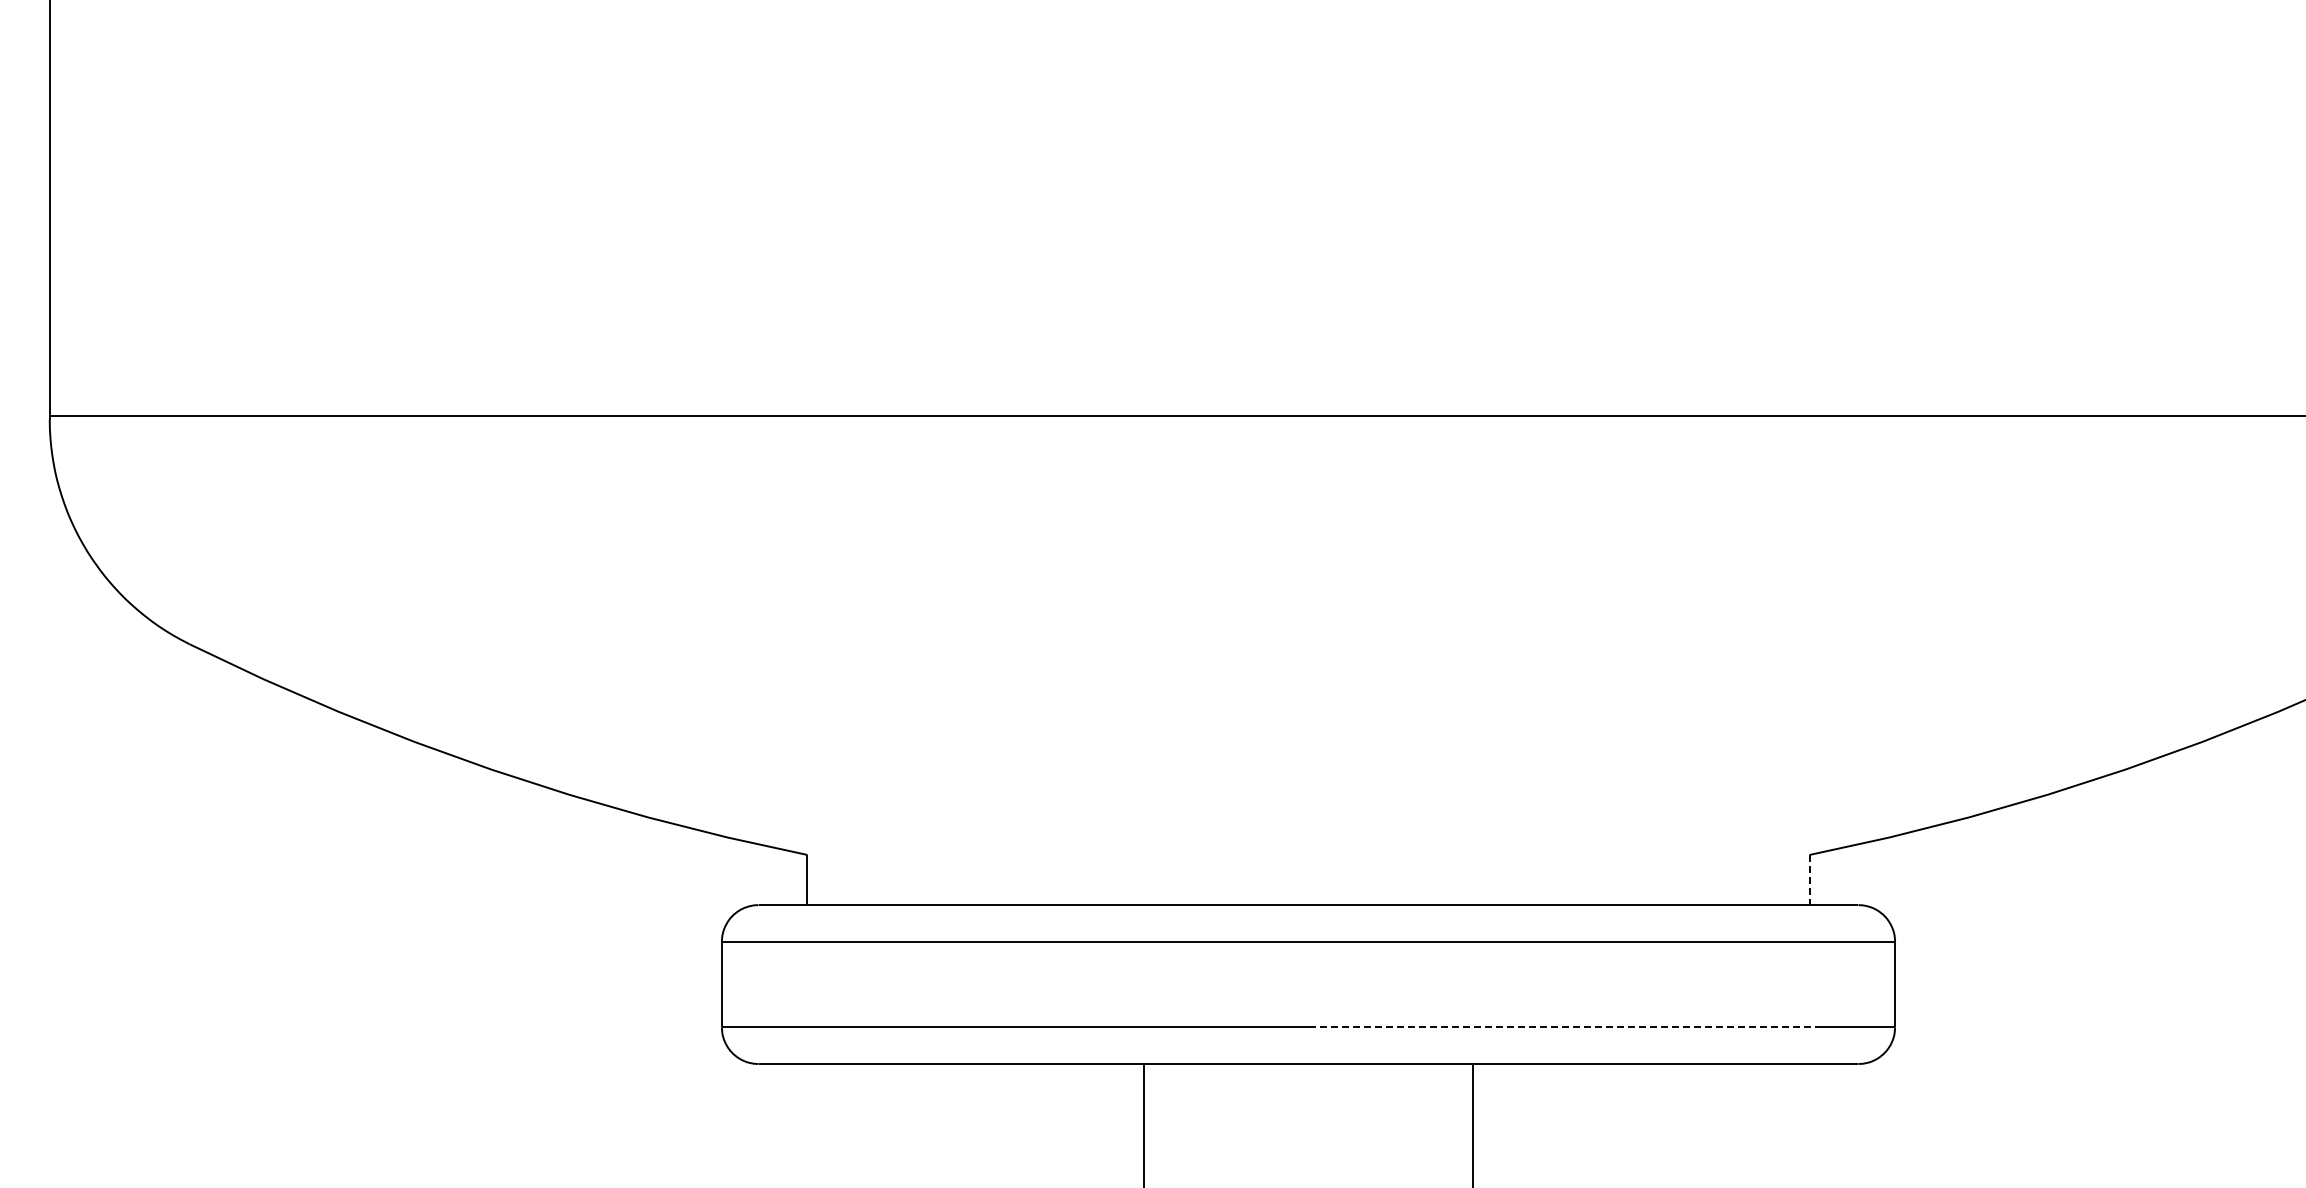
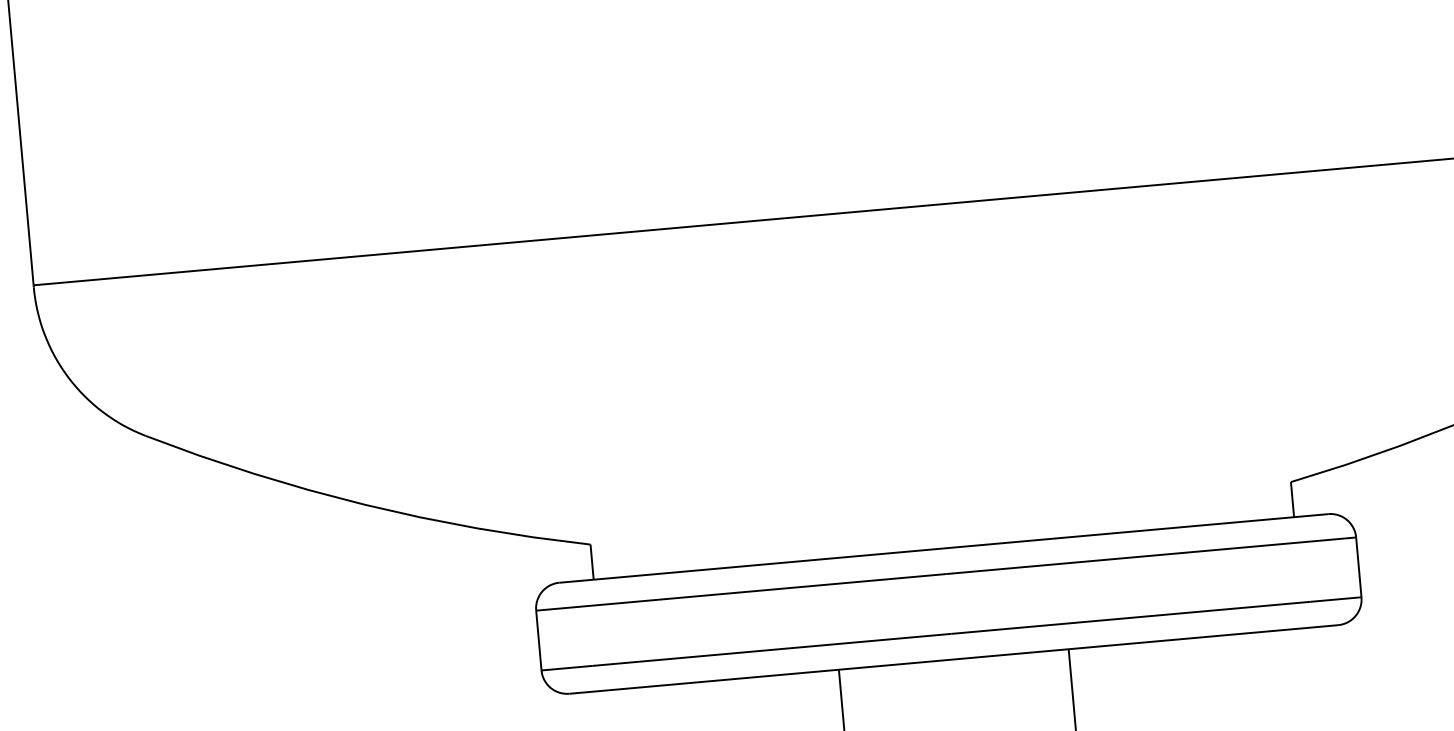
line: (1809, 880) -> (1292, 499), dashed -> solid
line: (1565, 1027) -> (1131, 617), dashed -> solid

